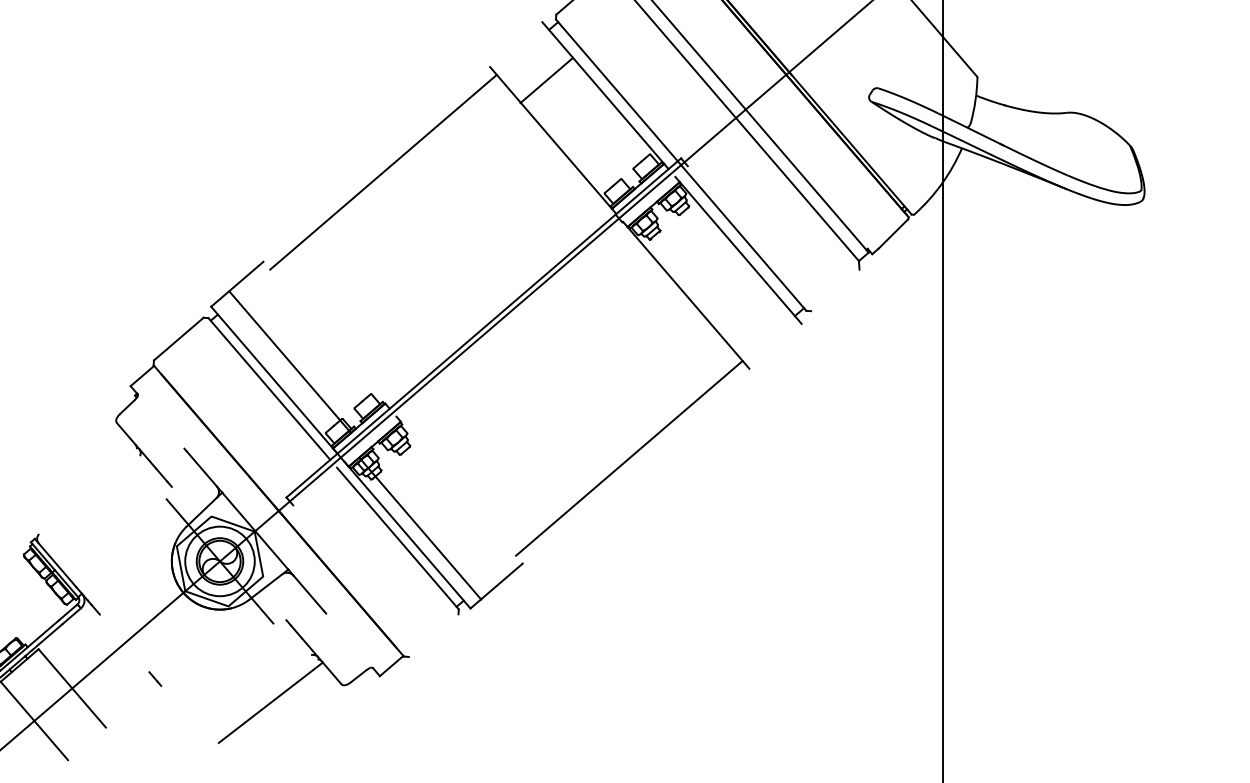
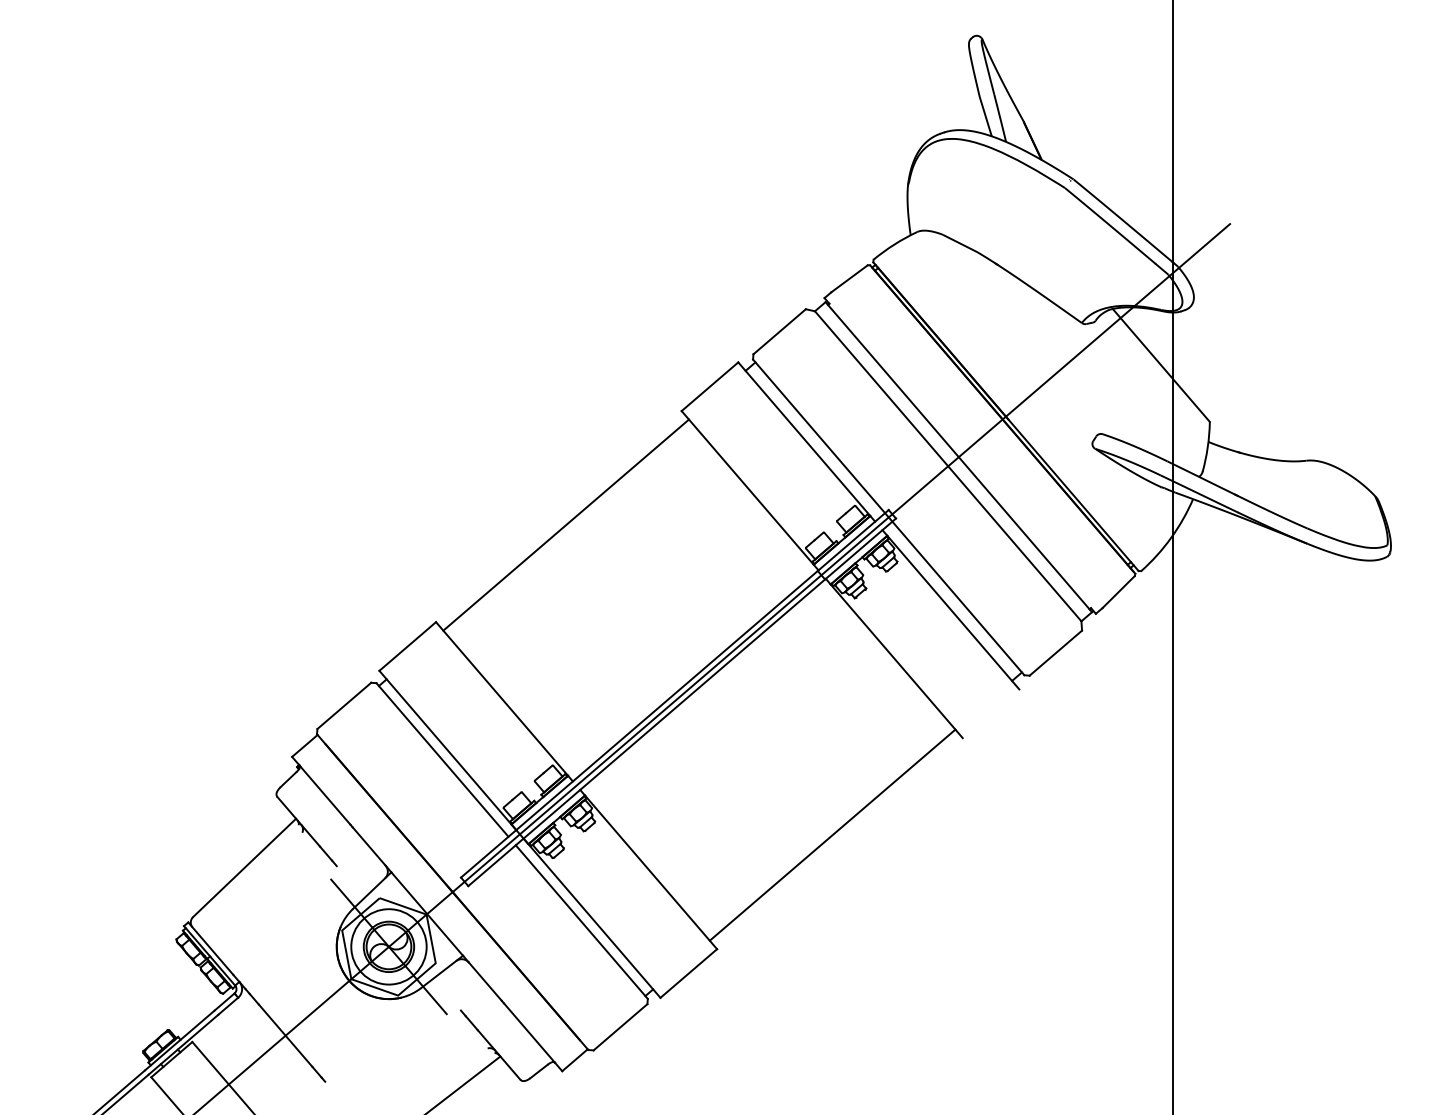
line: (546, 80) -> (709, 386), moved
line: (835, 289) -> (1055, 652), added
line: (490, 335) -> (682, 702), added
line: (290, 361) -> (502, 698), moved
line: (160, 420) -> (324, 794), added
line: (86, 488) -> (244, 867), added
line: (420, 528) -> (651, 872), moved
line: (433, 635) -> (620, 1027), added
line: (348, 640) -> (528, 1032), added
line: (124, 643) -> (285, 1035), added

